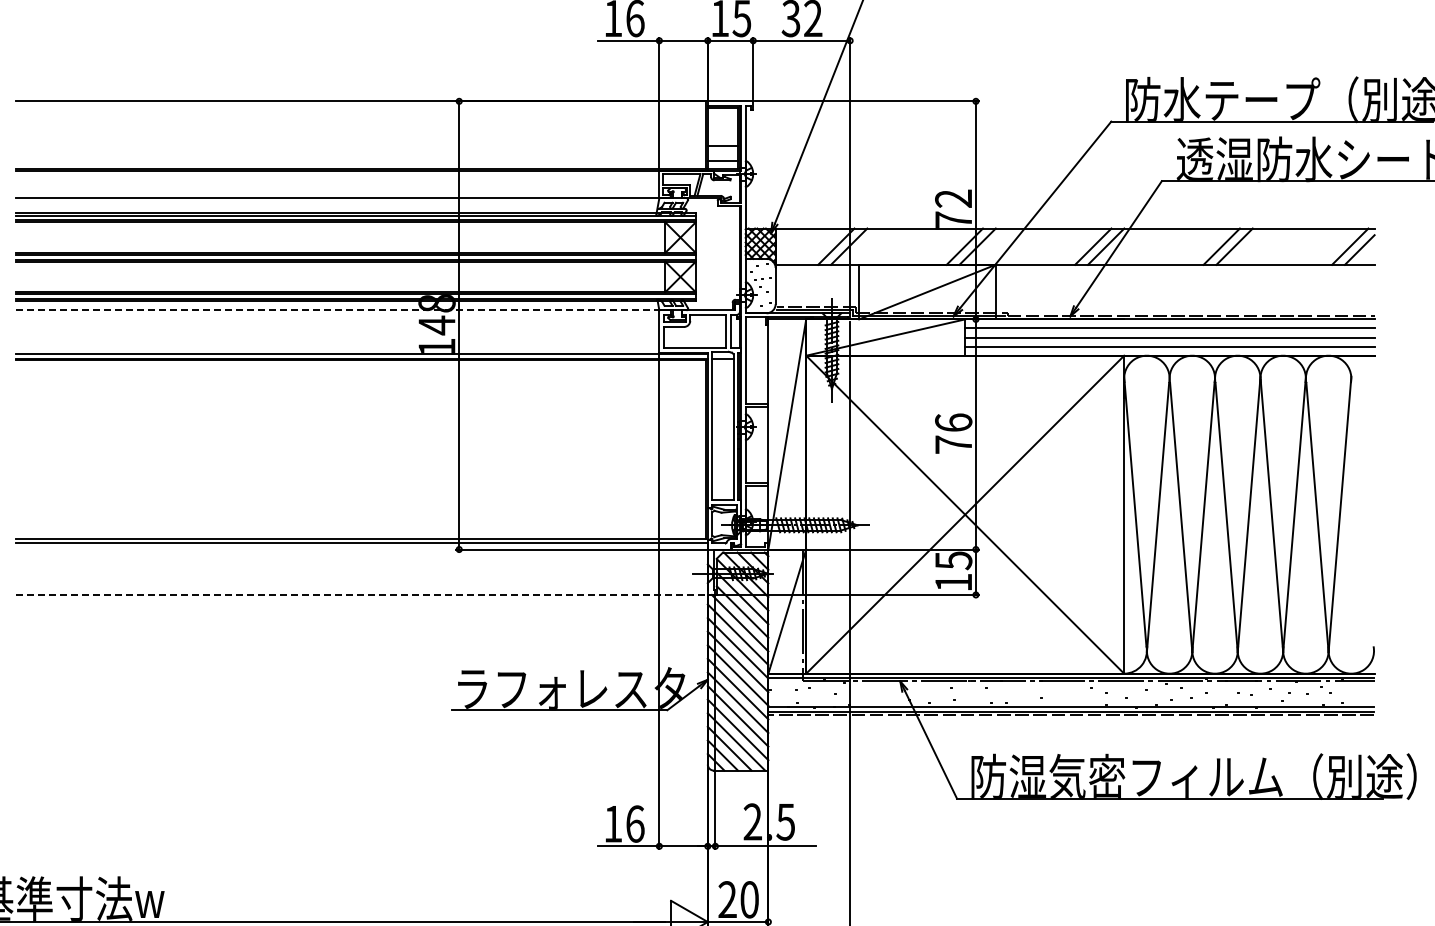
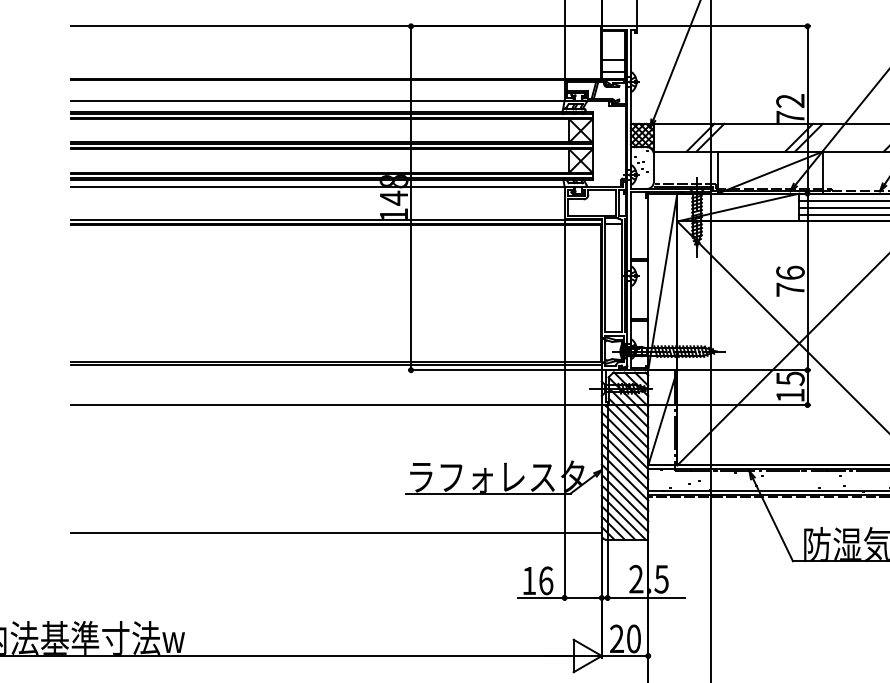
line: (338, 310) -> (318, 186), dashed -> solid
line: (361, 594) -> (336, 404), dashed -> solid
line: (361, 761) -> (336, 532), added

